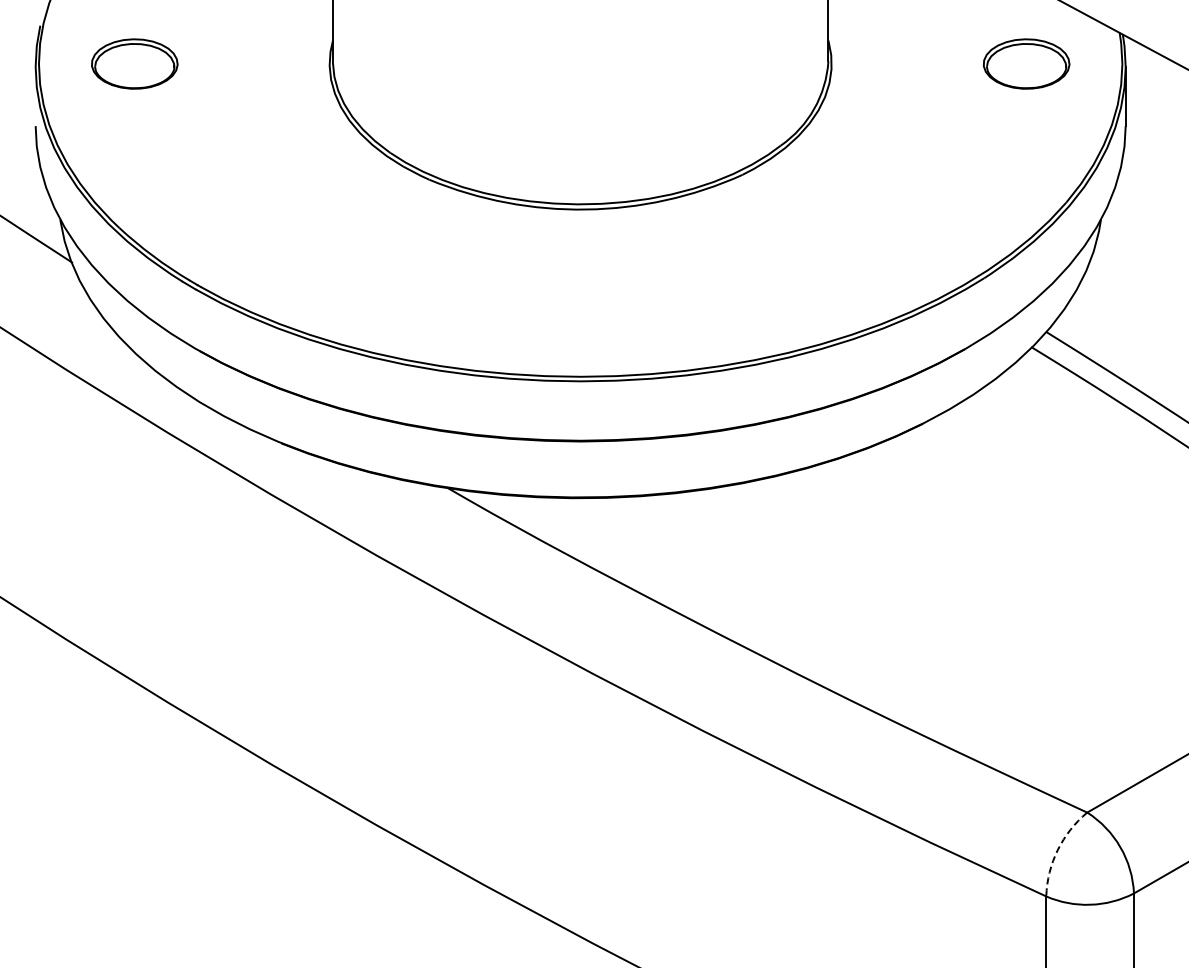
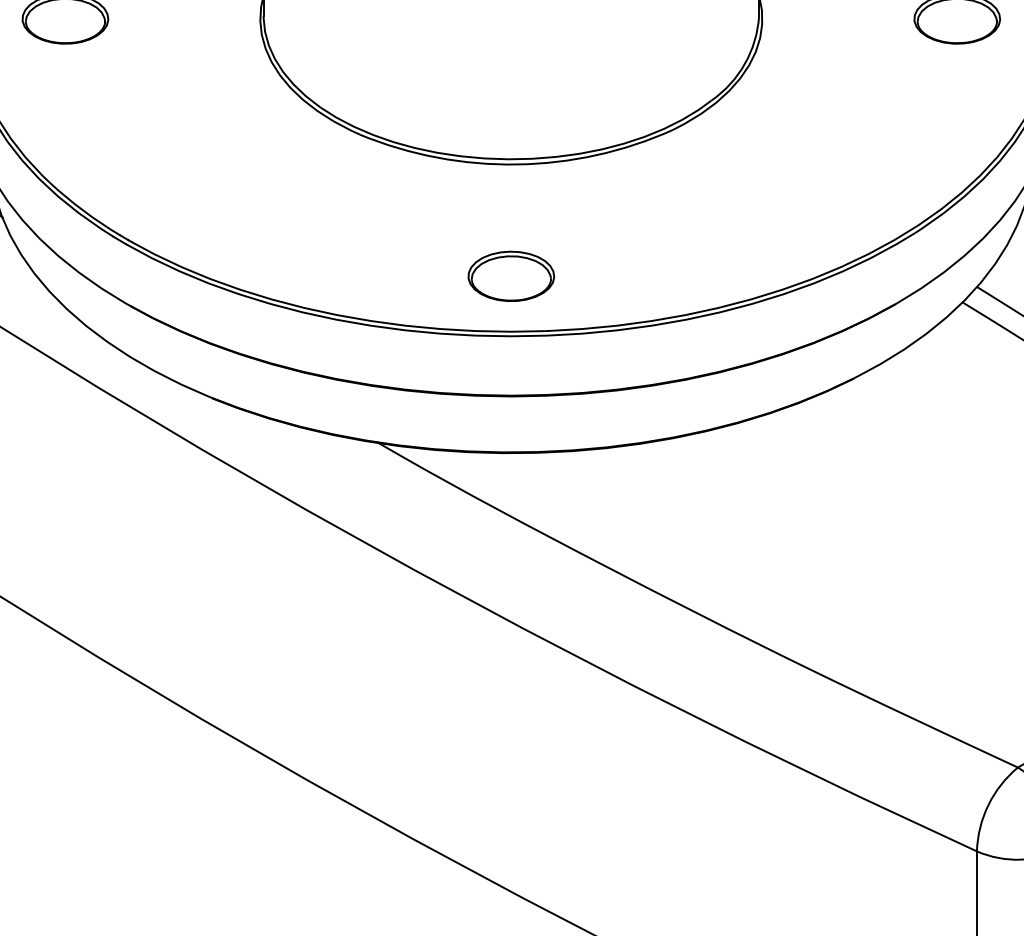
part: (580, 320) -> (511, 275), added
arc: (1057, 850) -> (988, 805), dashed -> solid

